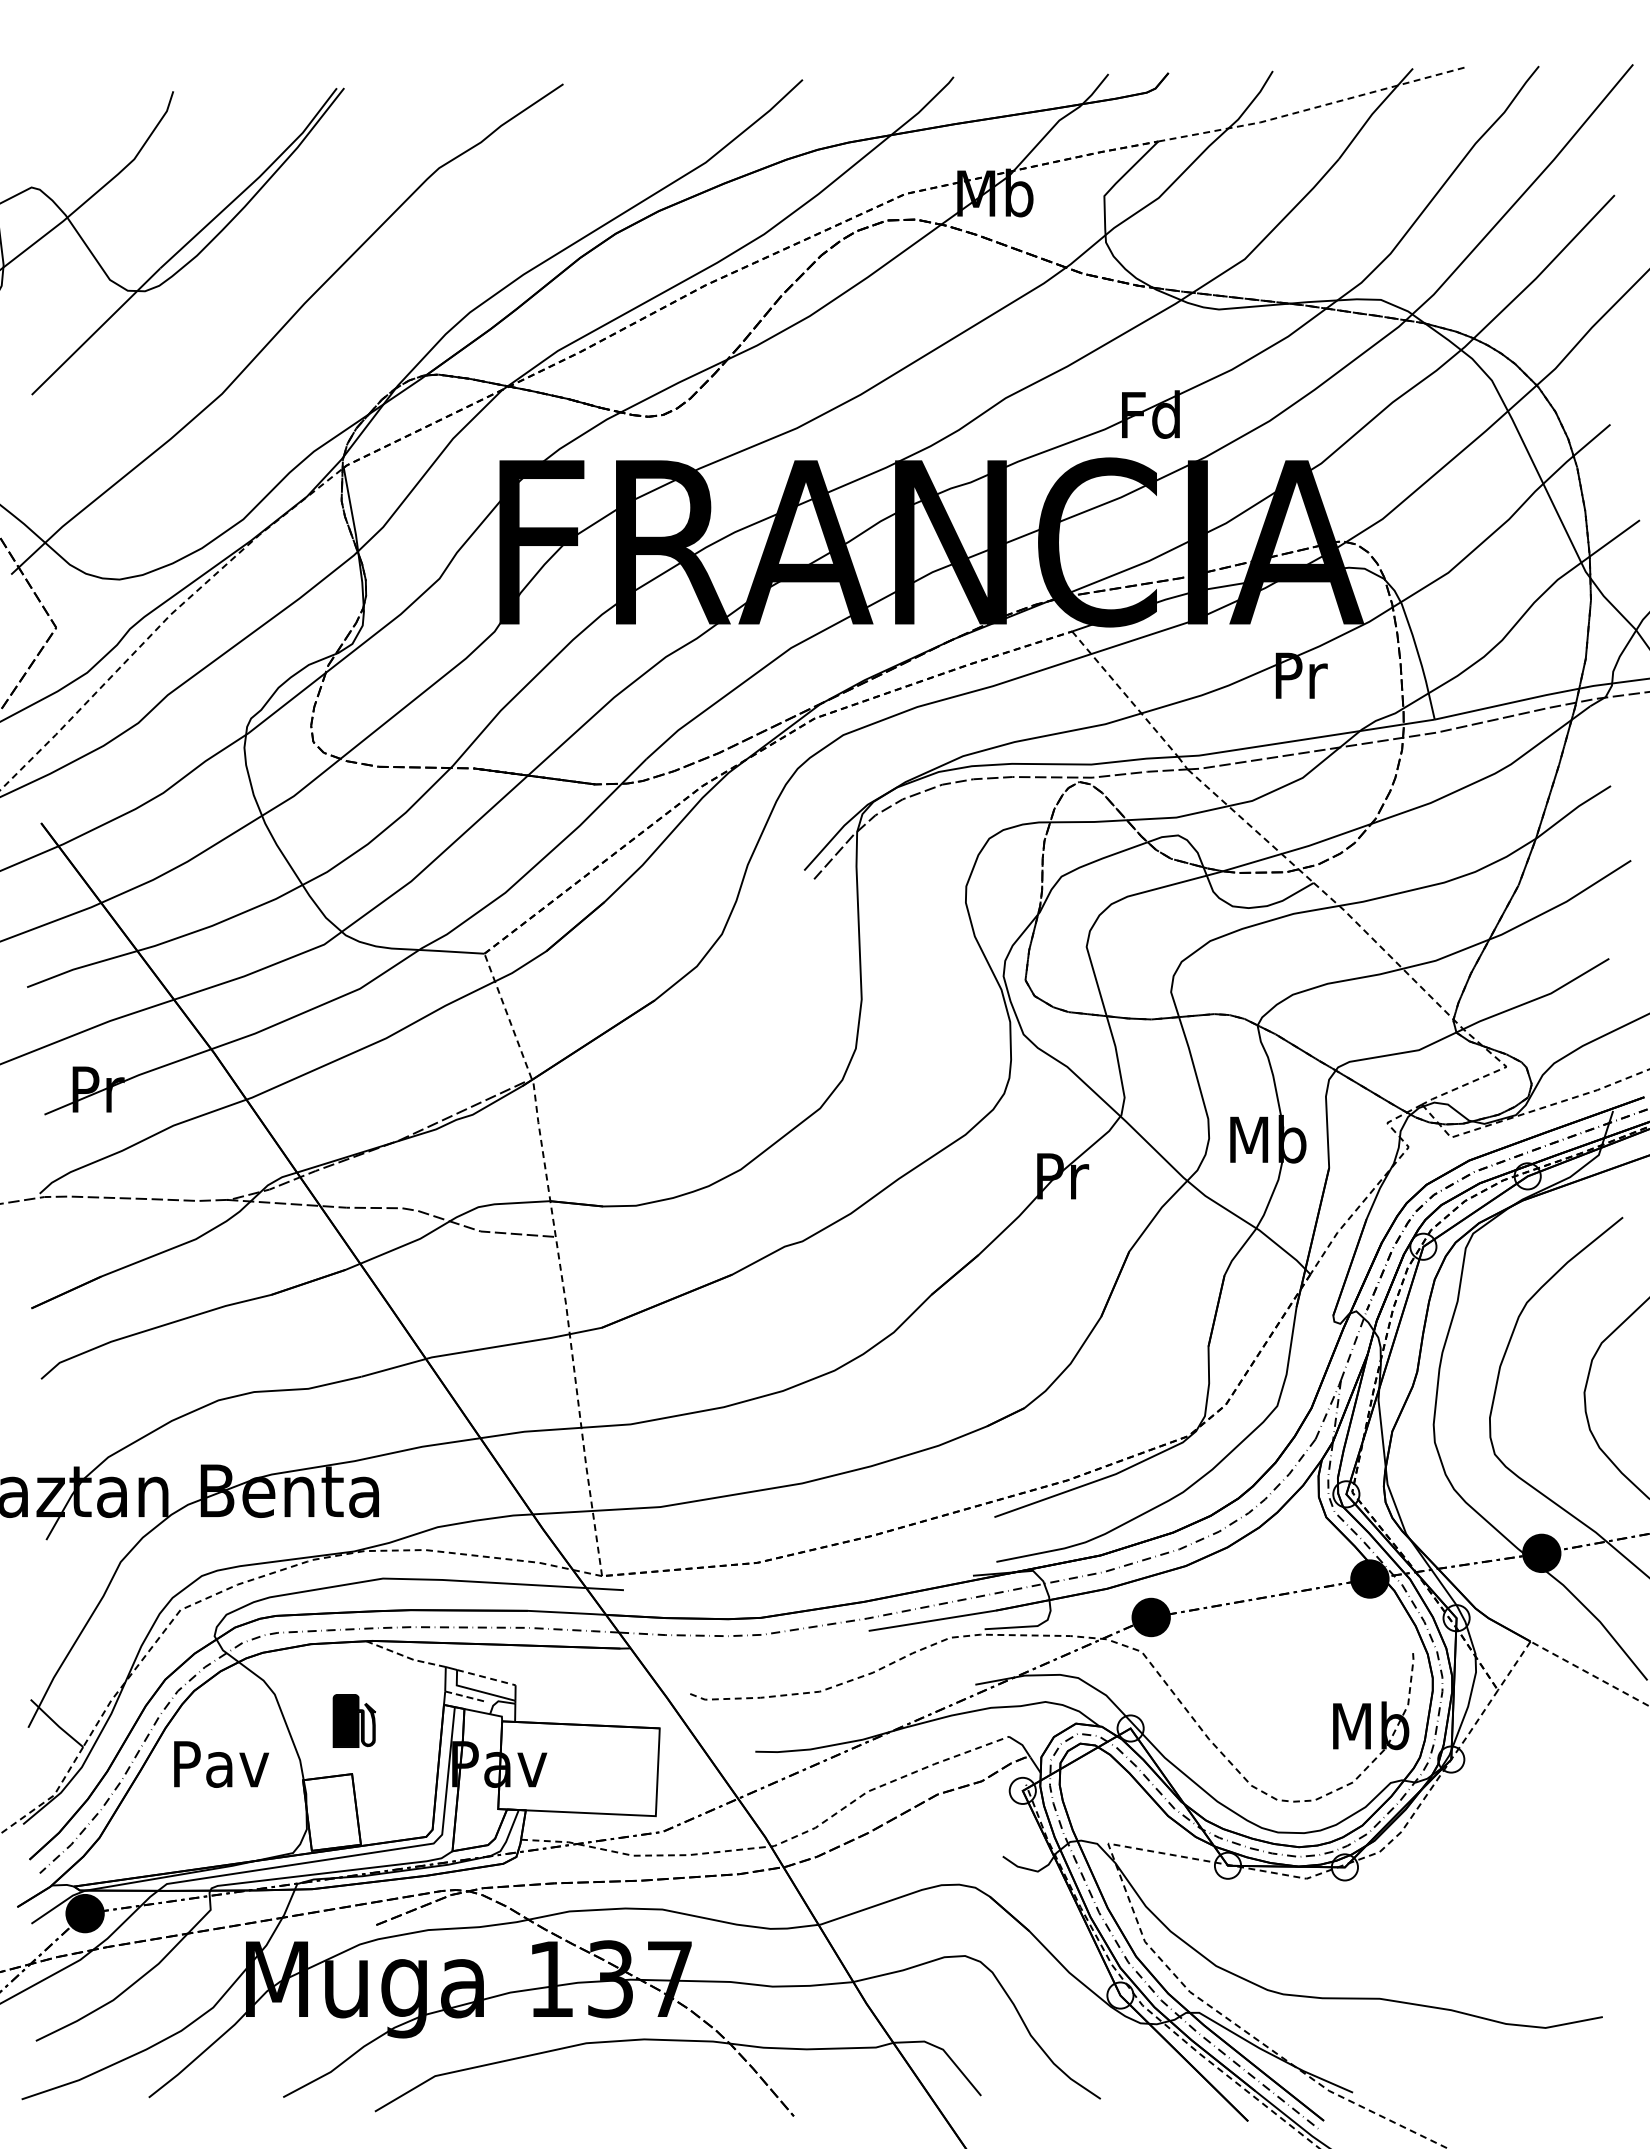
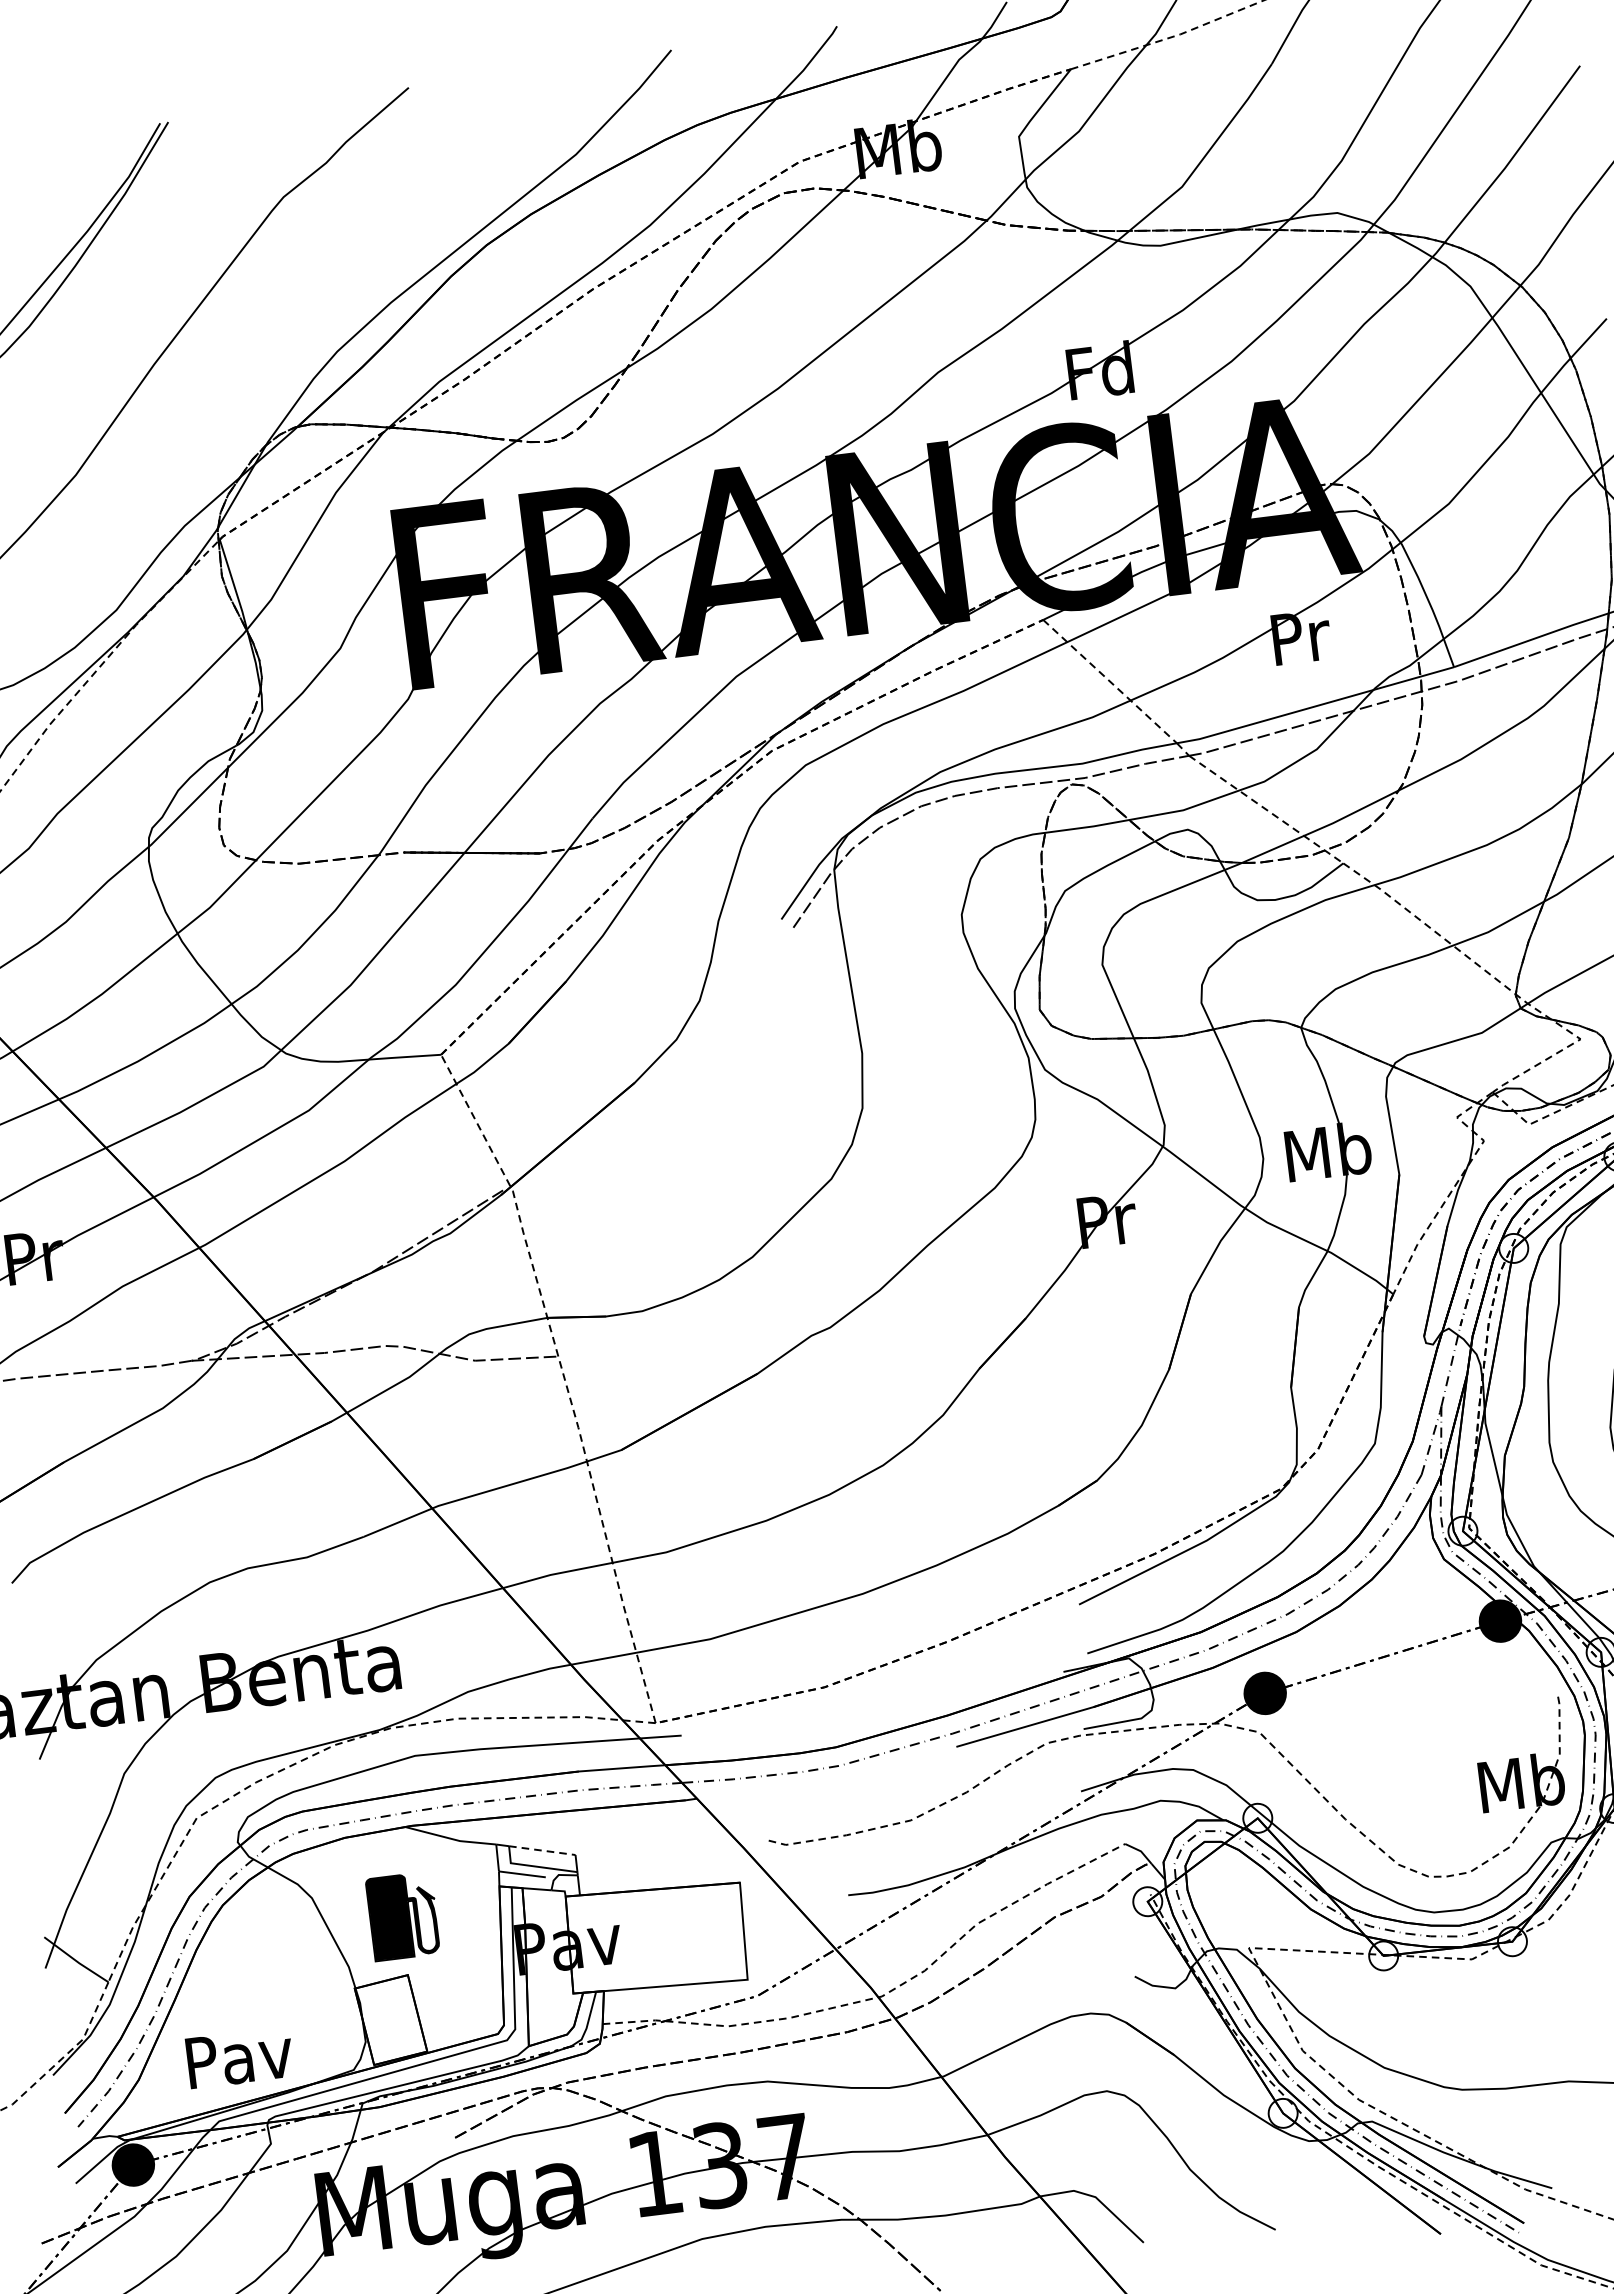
line: (405, 1656) -> (450, 1838), dashed -> solid
line: (466, 1696) -> (523, 1874), dashed -> solid
part: (354, 1720) -> (403, 1915), size x1.43
text: (221, 1764) -> (239, 2057), moved

